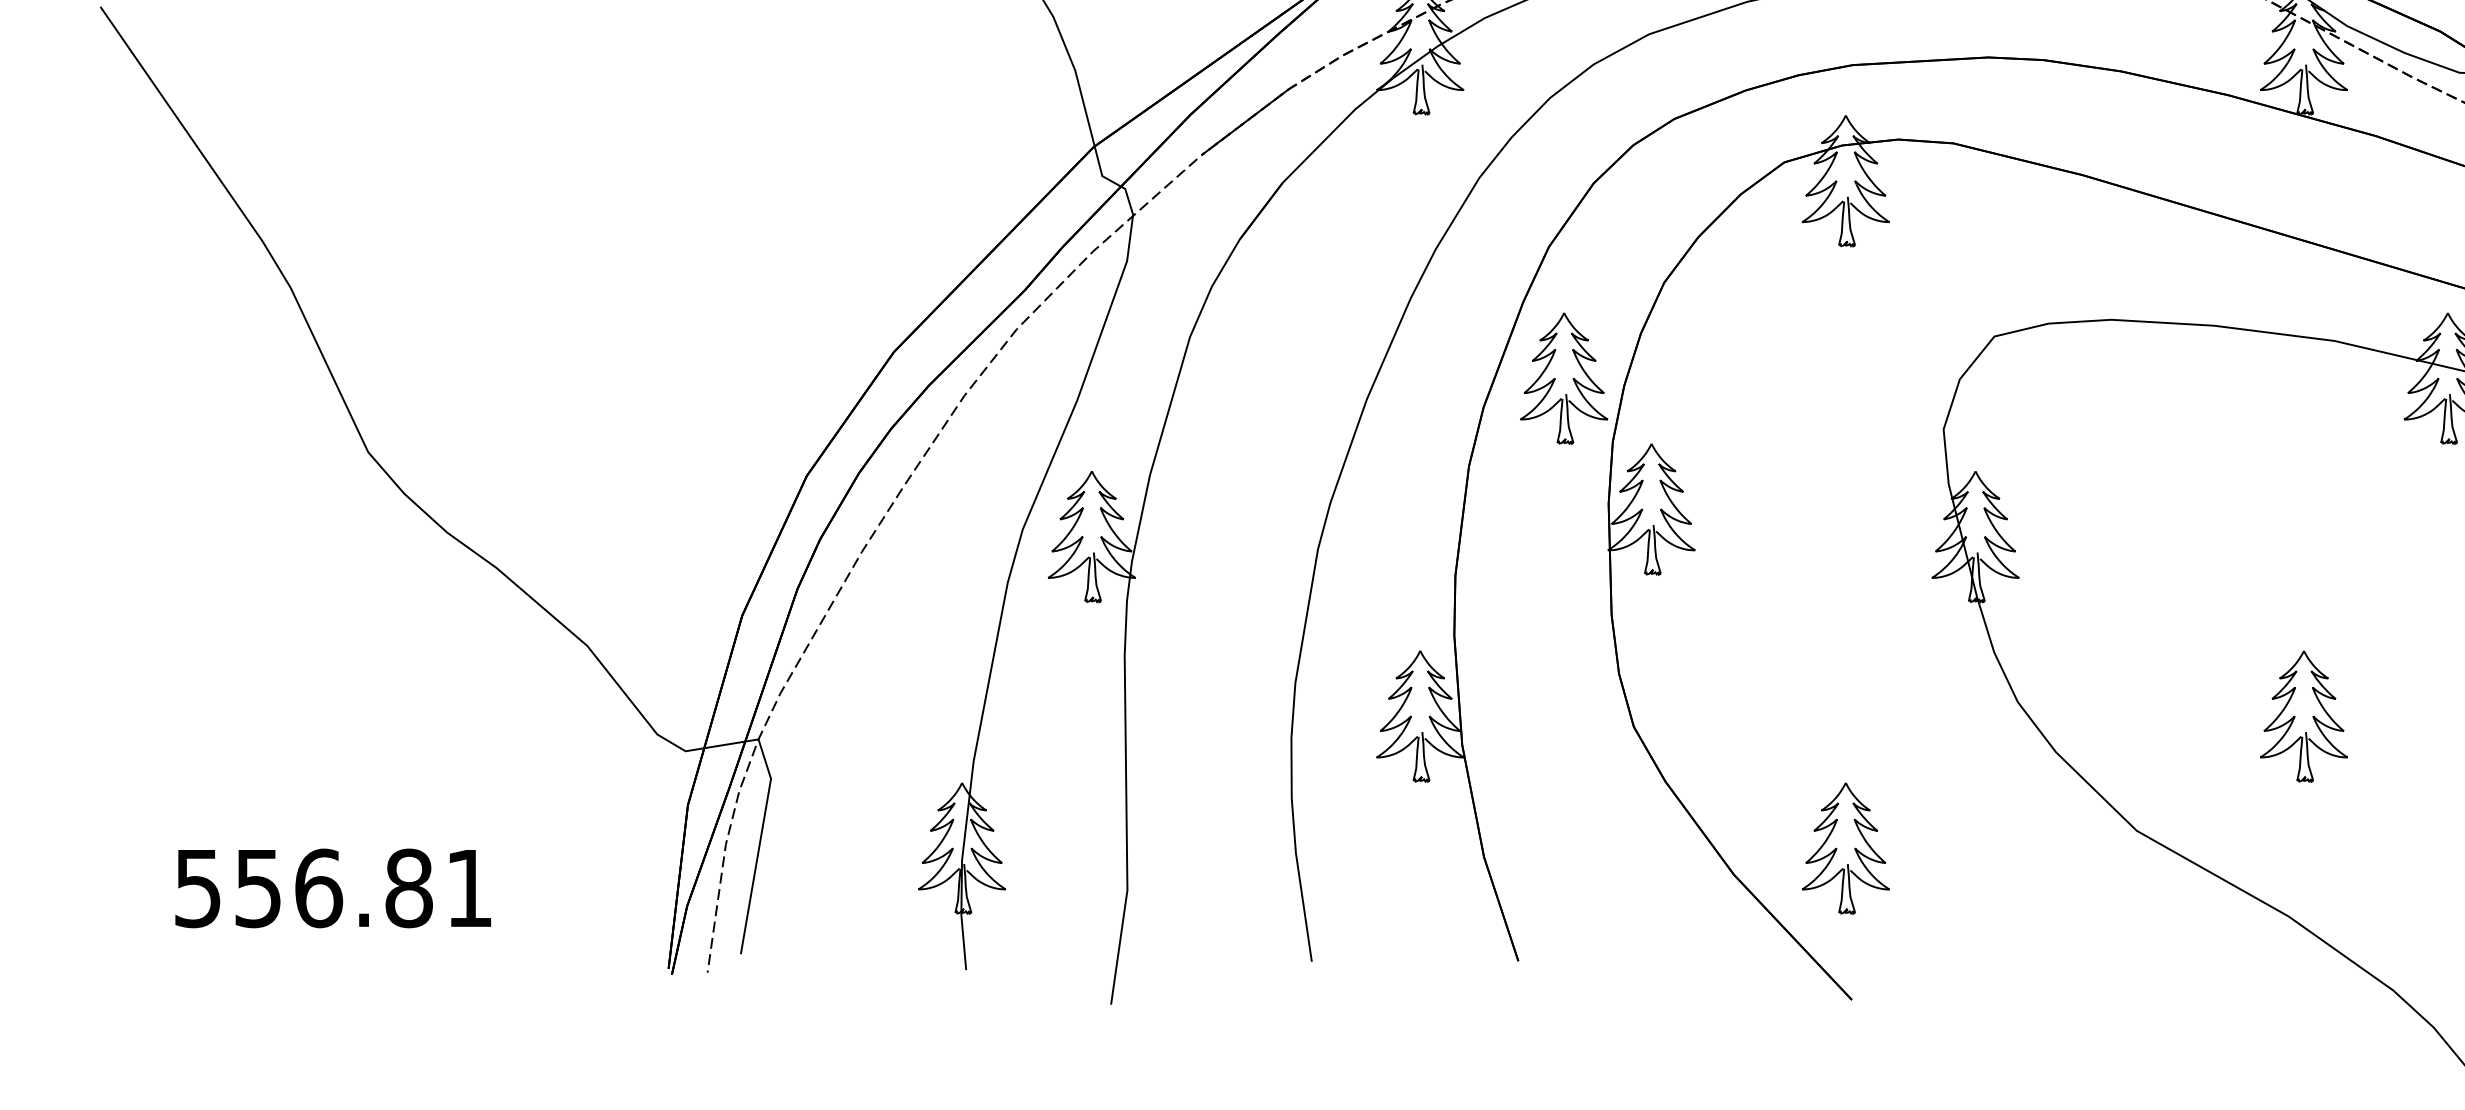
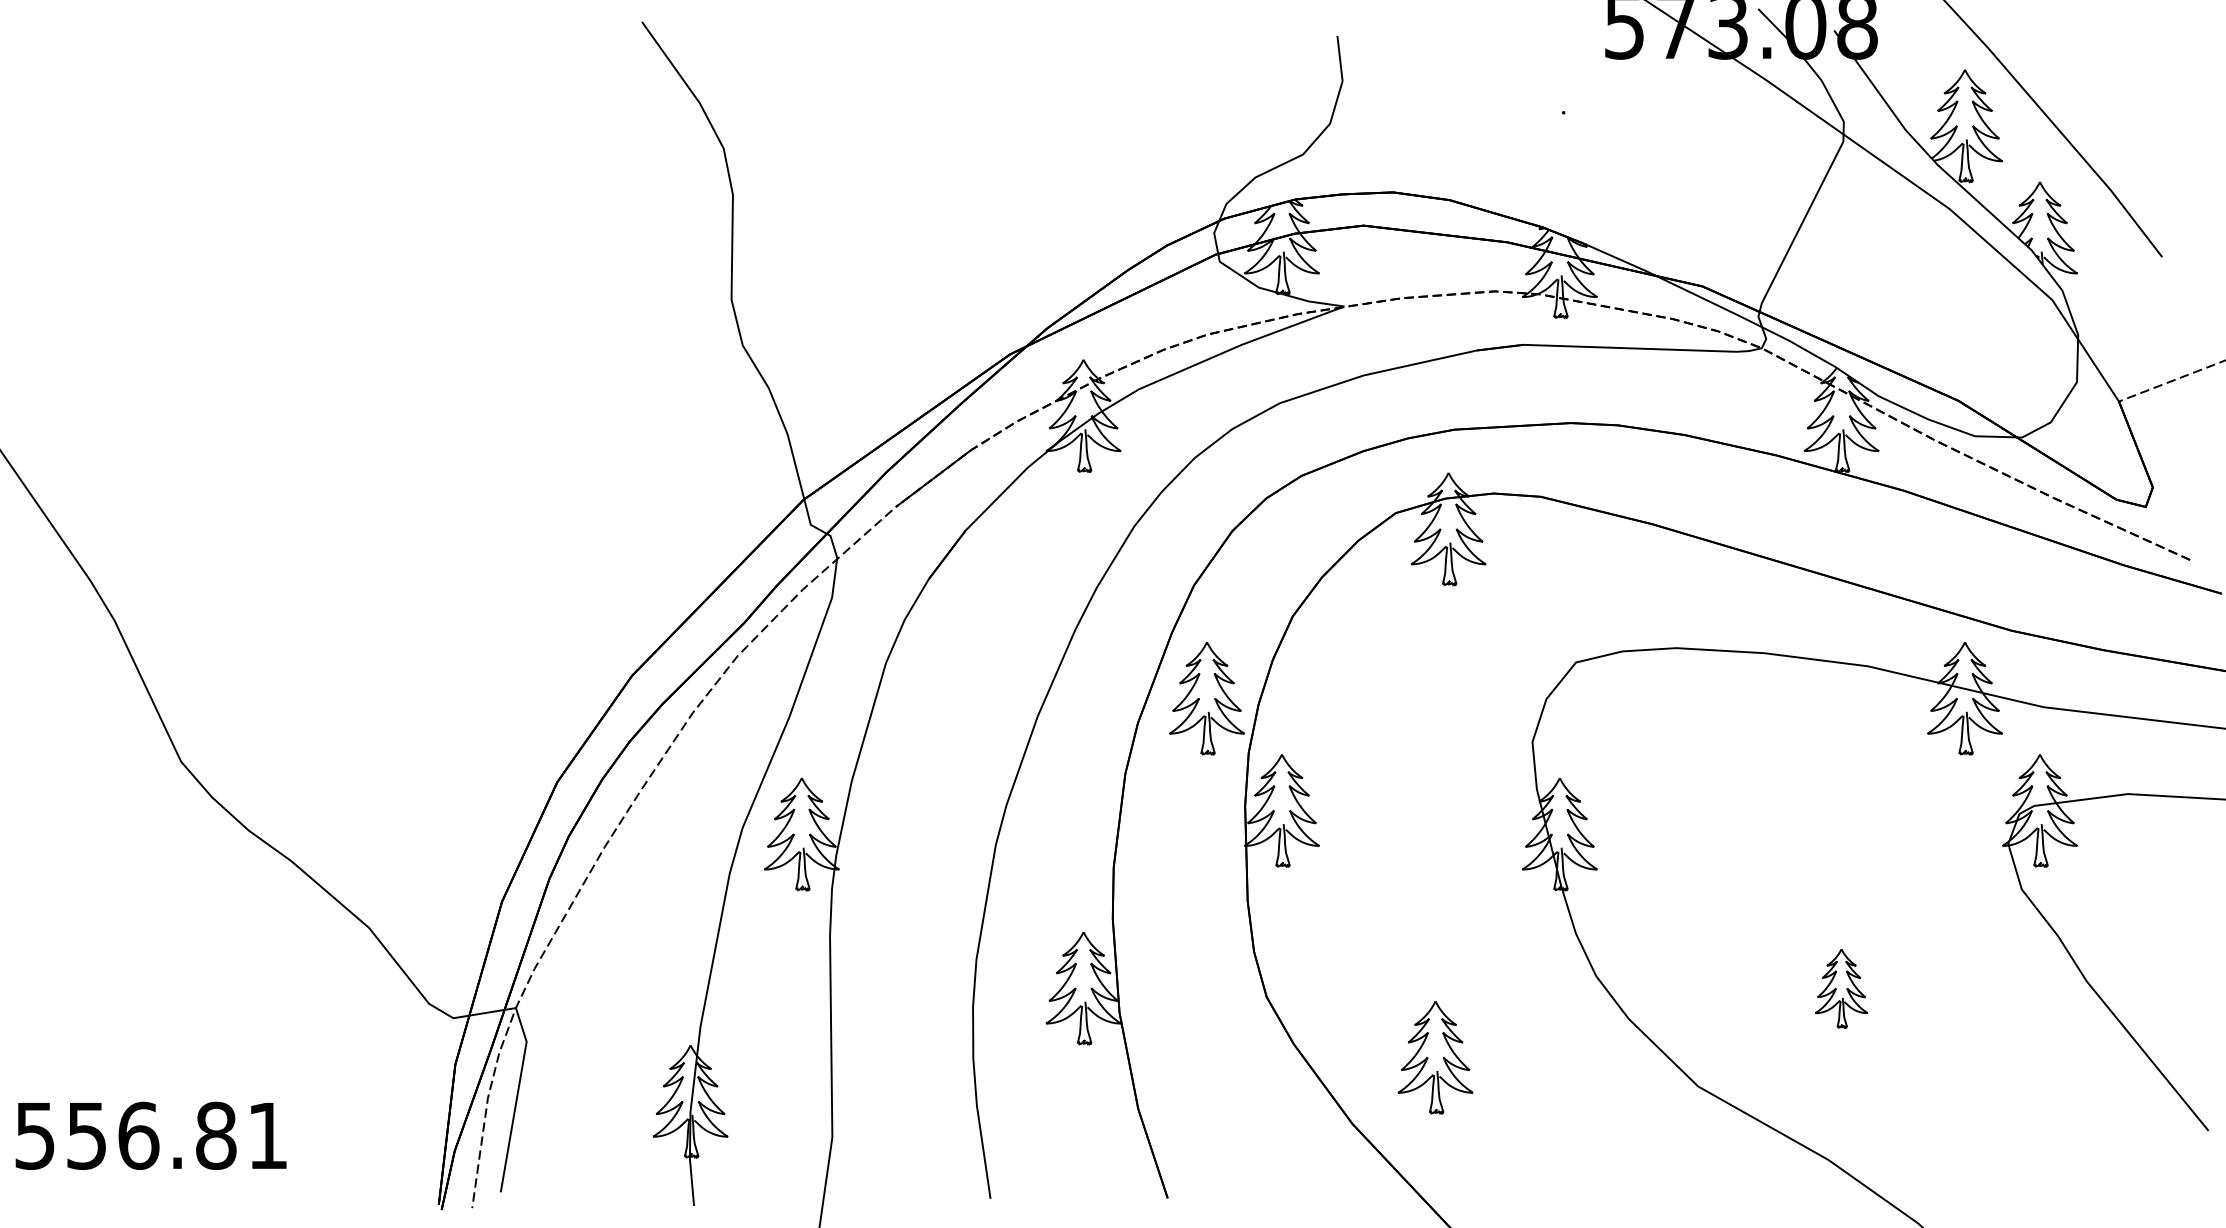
part: (2303, 716) -> (1841, 988), size x0.7
part: (1845, 848) -> (1435, 1057), moved

